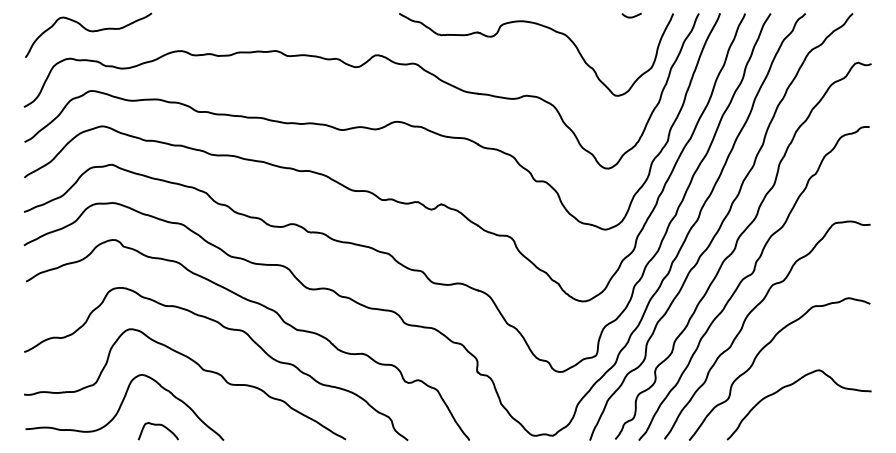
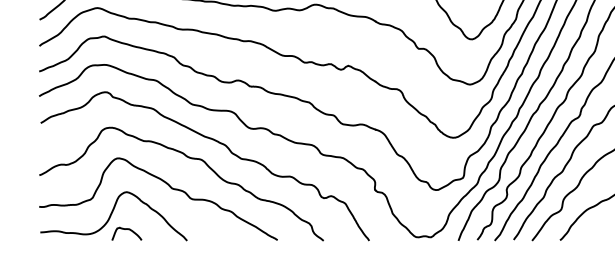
curve: (157, 425) -> (126, 229), moved

